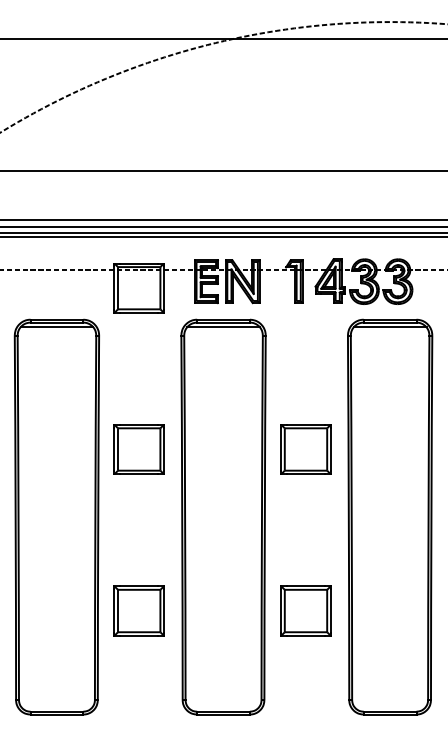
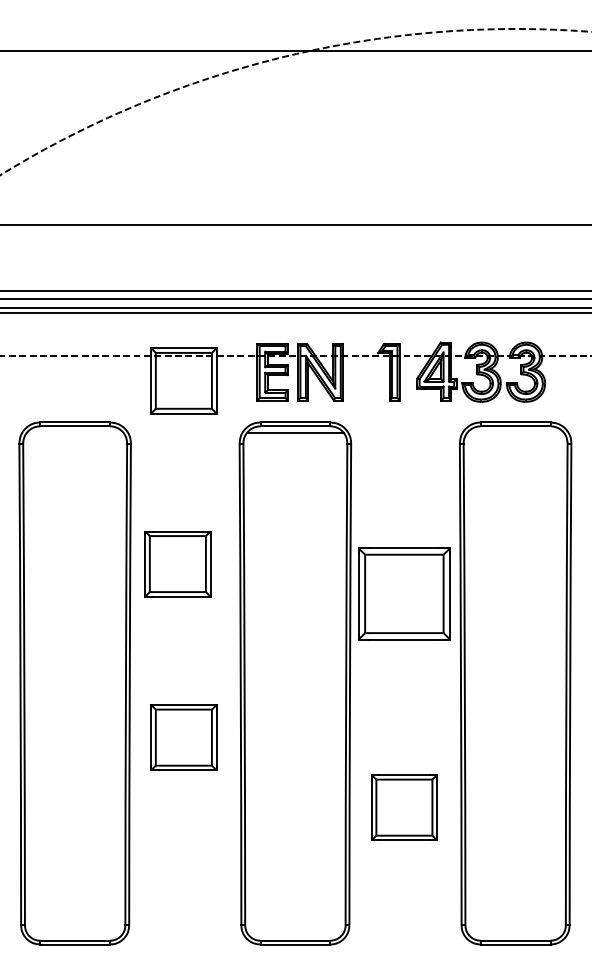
line: (57, 327) -> (75, 432), removed
line: (390, 327) -> (515, 432), removed
part: (138, 449) -> (177, 564), moved
part: (306, 449) -> (404, 594), size x1.4
part: (138, 610) -> (183, 737), moved

